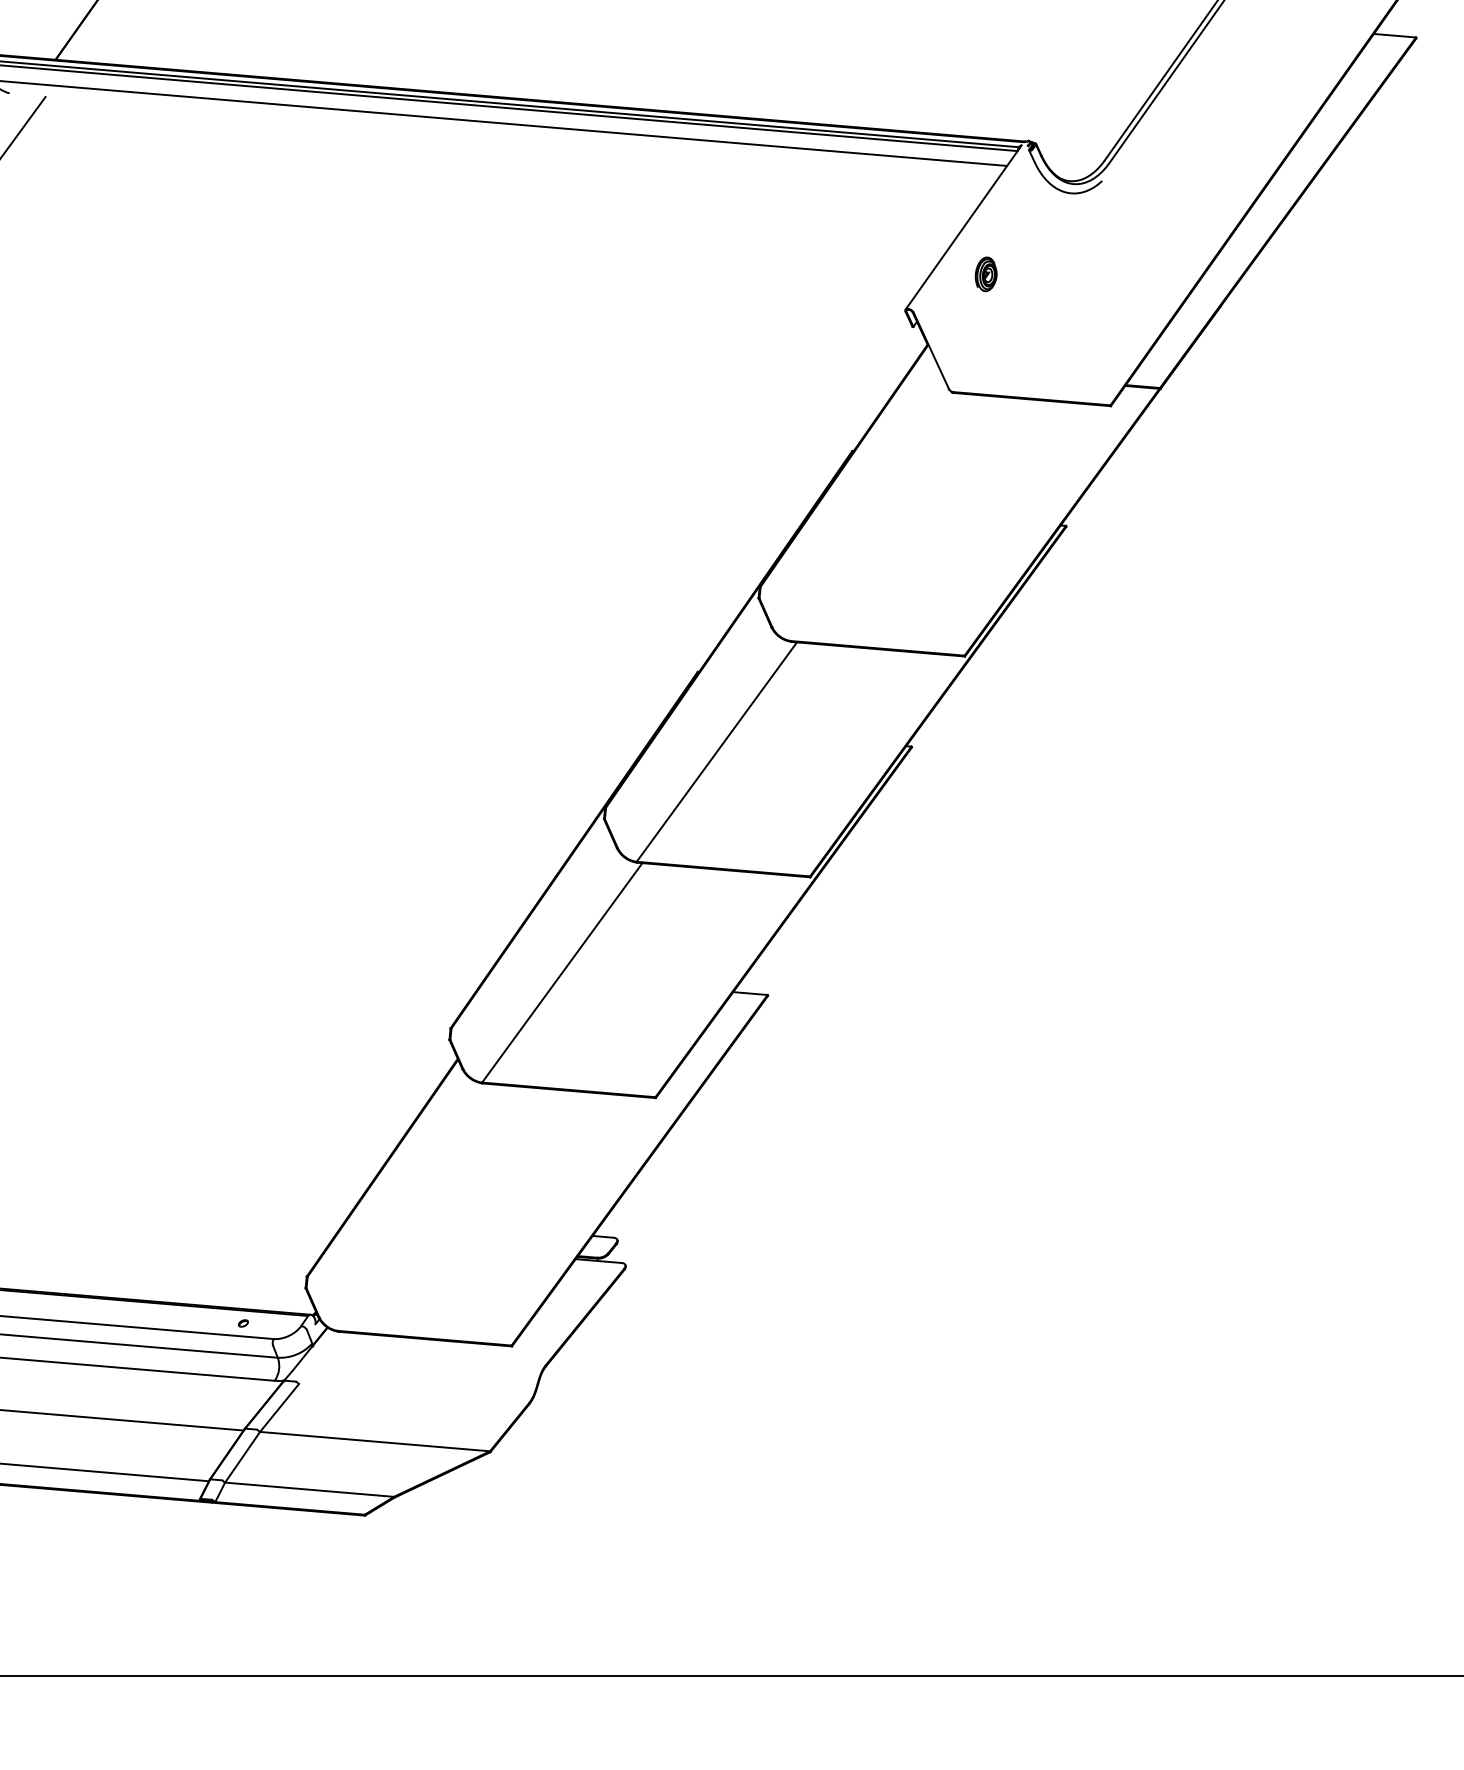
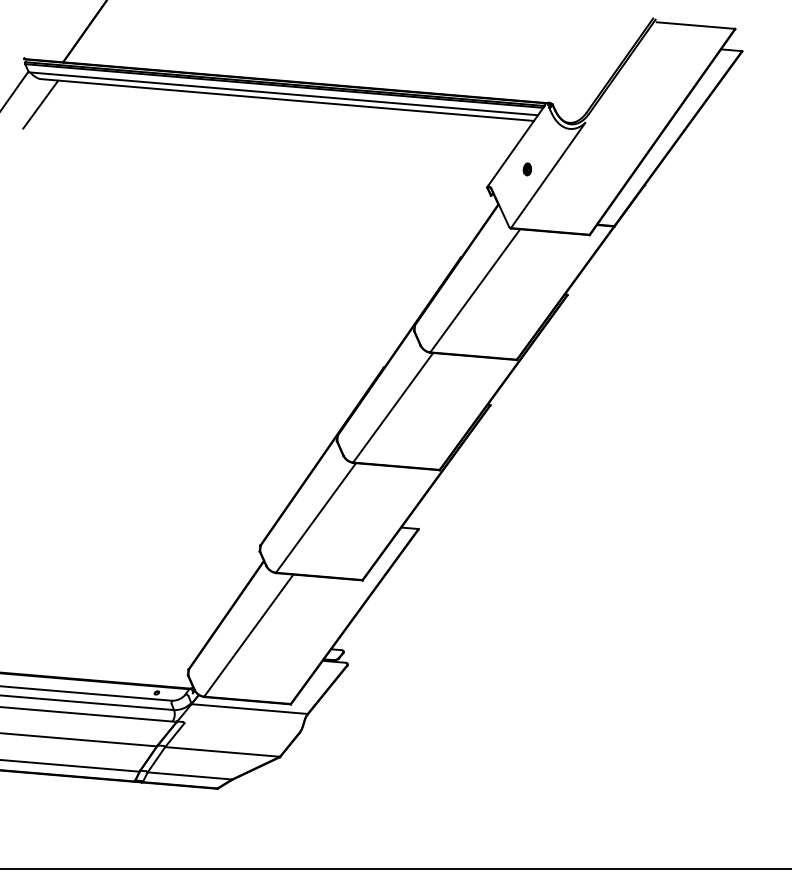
line: (505, 134) -> (287, 99), added
part: (984, 274) -> (526, 169), size x0.71
line: (1028, 286) -> (548, 175), added
line: (881, 517) -> (475, 290), added
line: (426, 1208) -> (248, 635), added
line: (428, 1354) -> (249, 708), added

